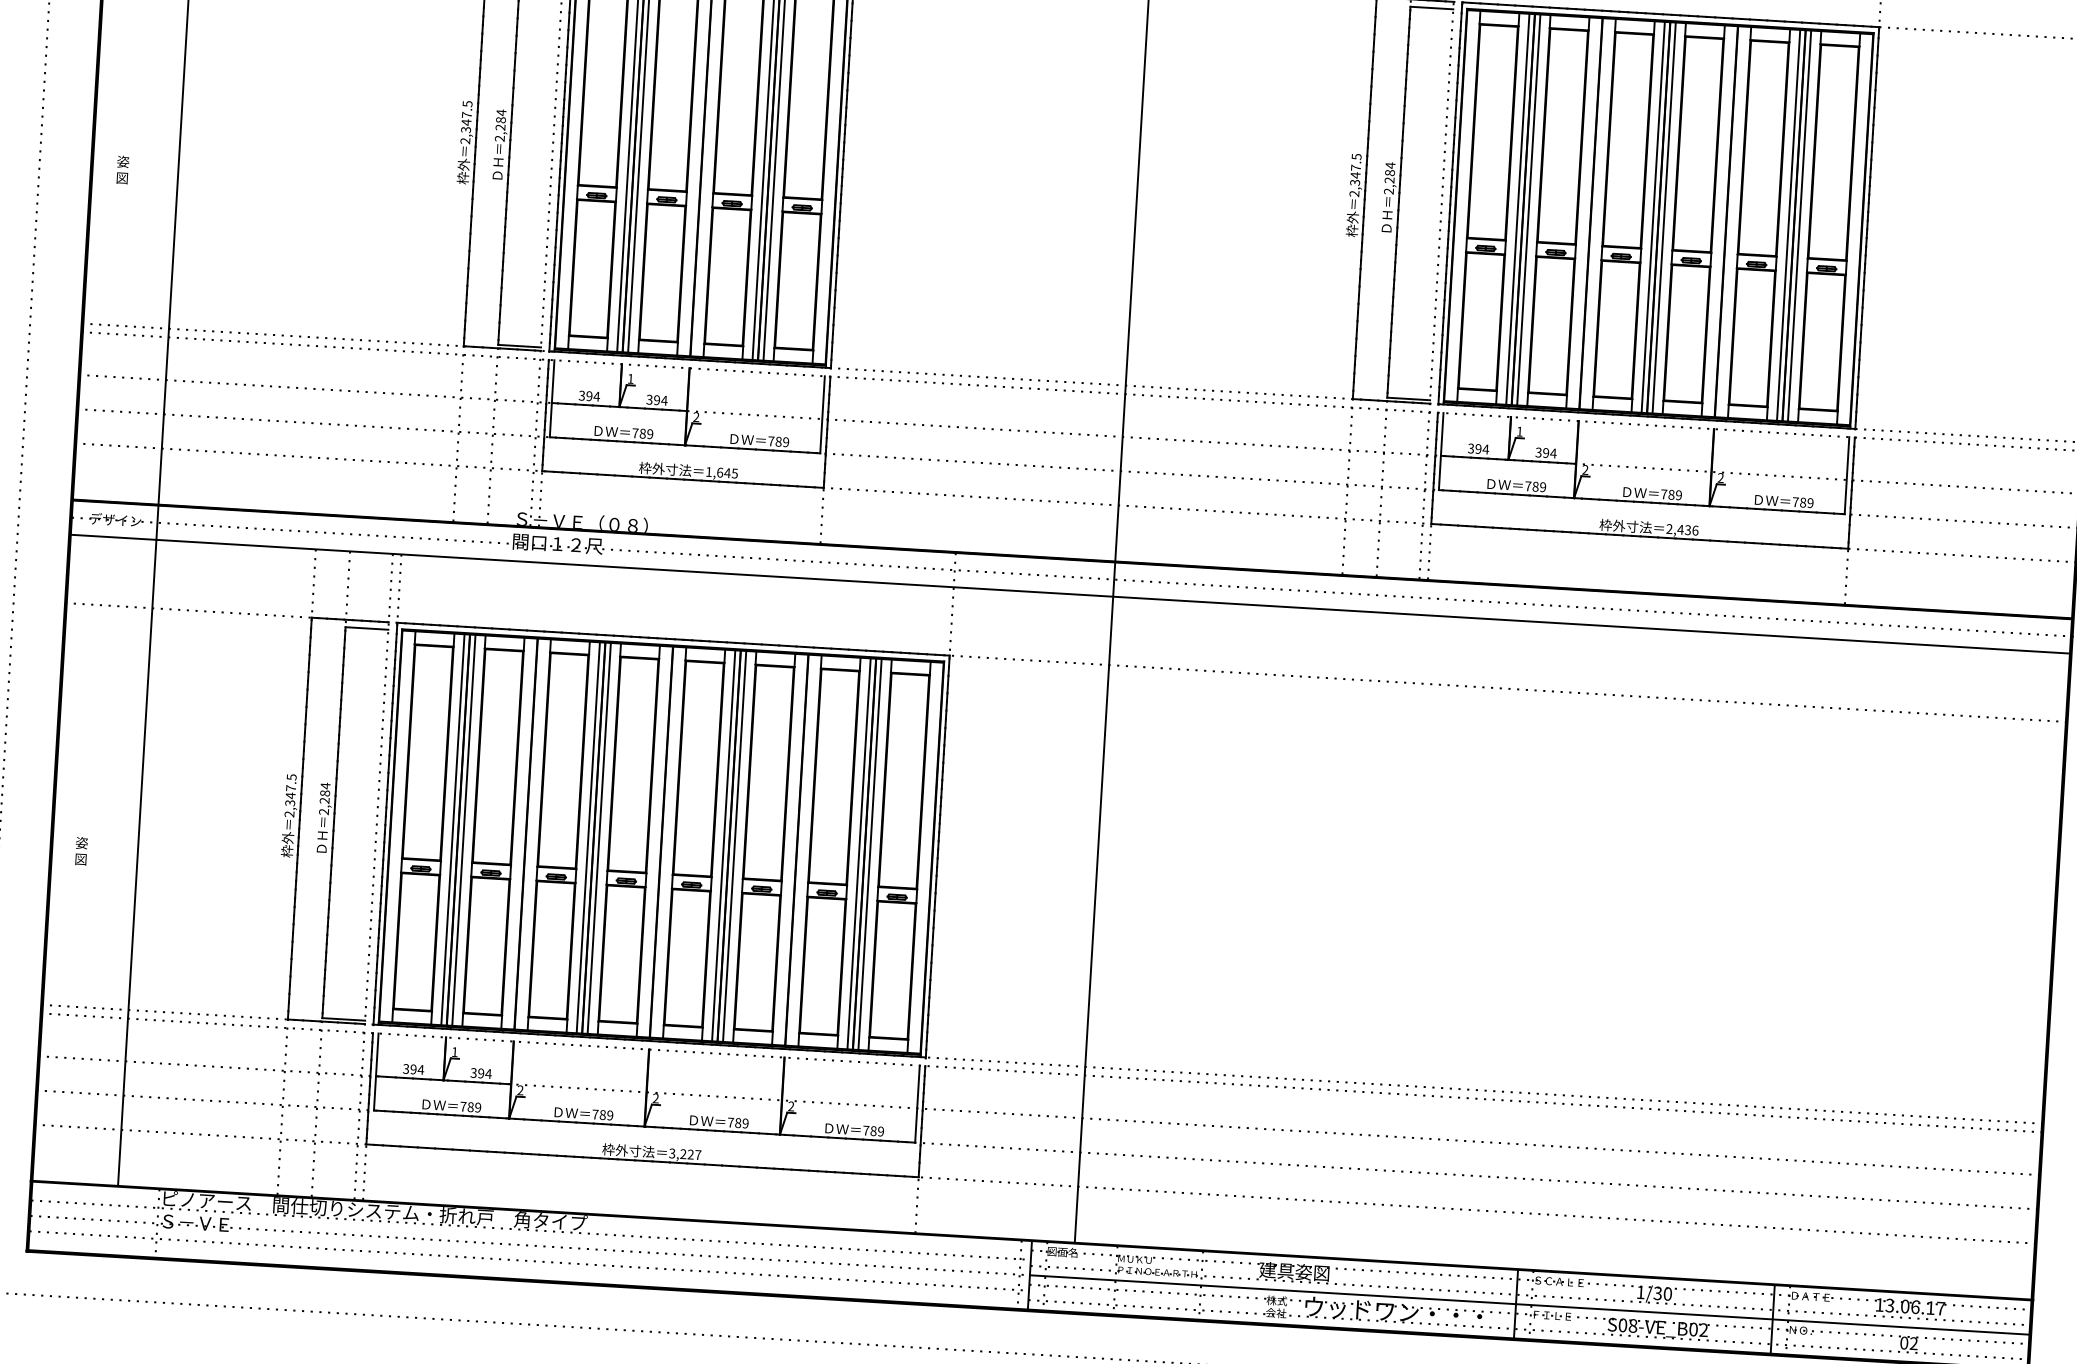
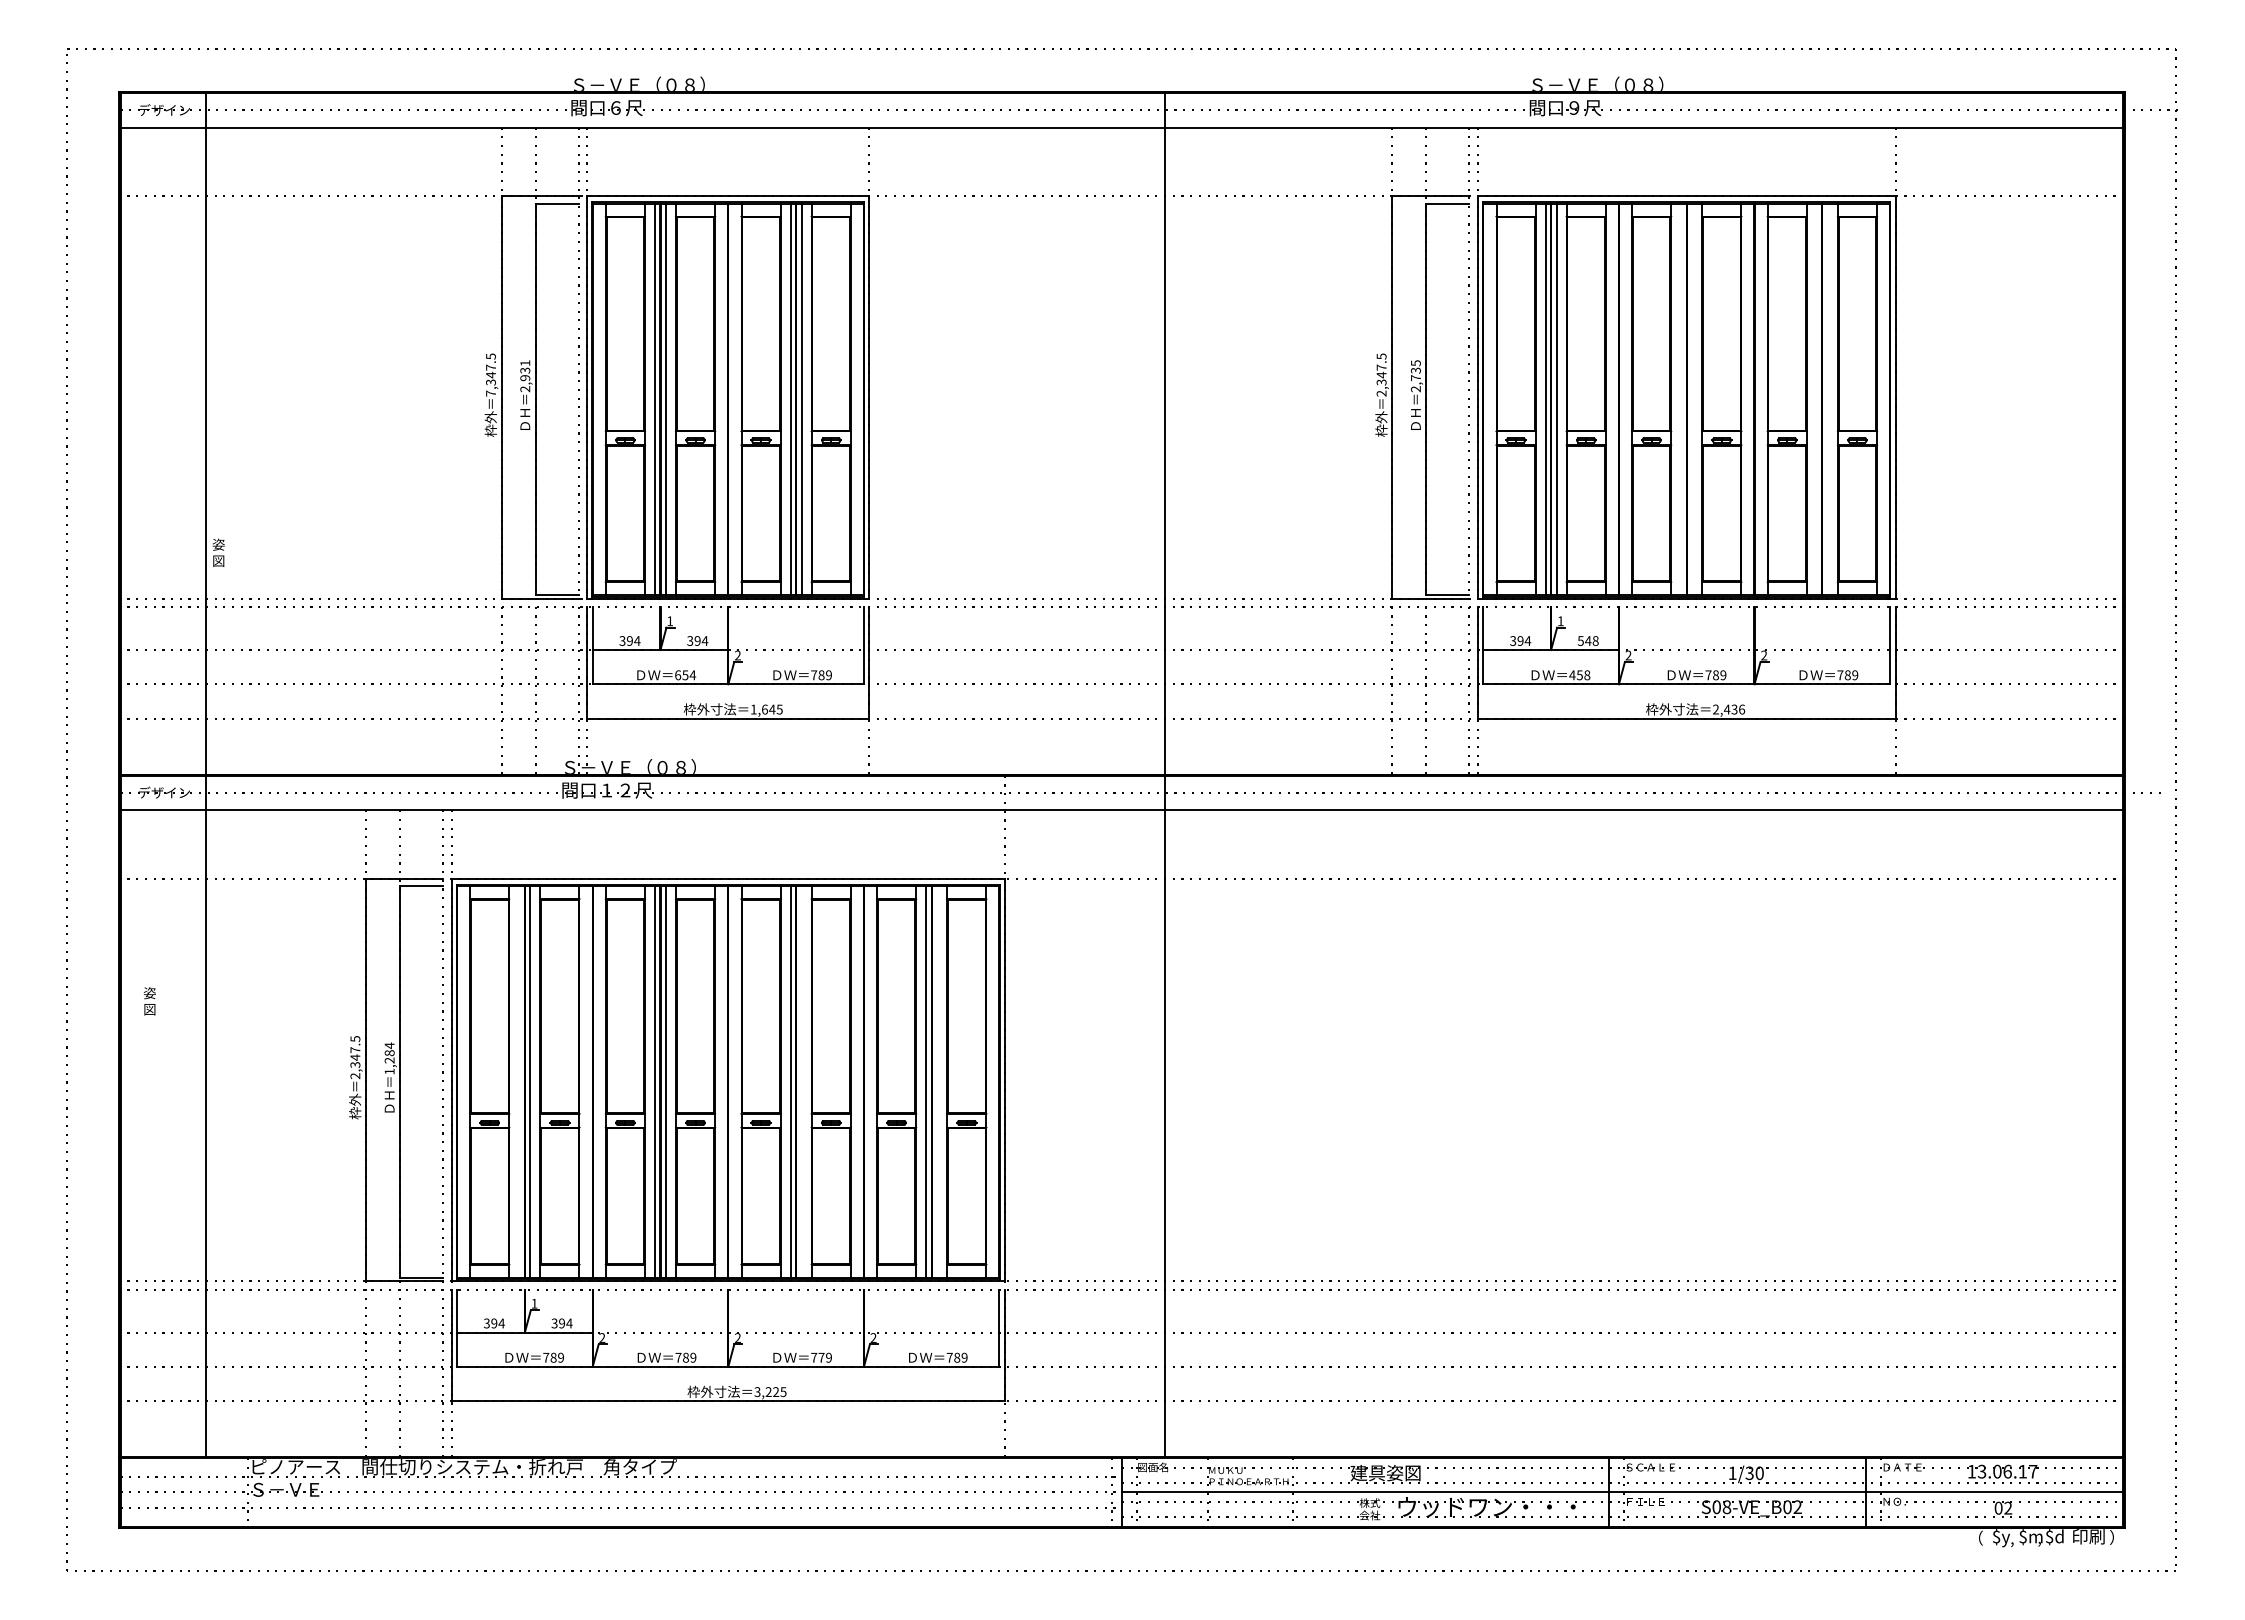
text: (501, 120) -> (525, 370), 2,284 -> 2,931
text: (464, 140) -> (490, 393), 2,347.5 -> 7,347.5
text: (122, 169) -> (218, 552), moved
text: (1389, 172) -> (1415, 370), 2,284 -> 2,735
line: (1653, 217) -> (1681, 399), removed
line: (1664, 218) -> (1692, 399), removed
line: (1788, 225) -> (1816, 399), removed
line: (1799, 226) -> (1827, 399), removed
text: (642, 433) -> (685, 675), 789 -> 654
text: (1546, 452) -> (1588, 640), 394 -> 548
text: (1535, 486) -> (1579, 675), 789 -> 458
text: (323, 811) -> (389, 1071), 2,284 -> 1,284
line: (453, 829) -> (519, 1081), removed
line: (734, 846) -> (801, 1081), removed
text: (81, 851) -> (149, 1001), moved
line: (870, 854) -> (937, 1081), removed
text: (738, 1122) -> (821, 1357), 789 -> 779
text: (698, 1155) -> (783, 1392), 3,227 -> 3,225

